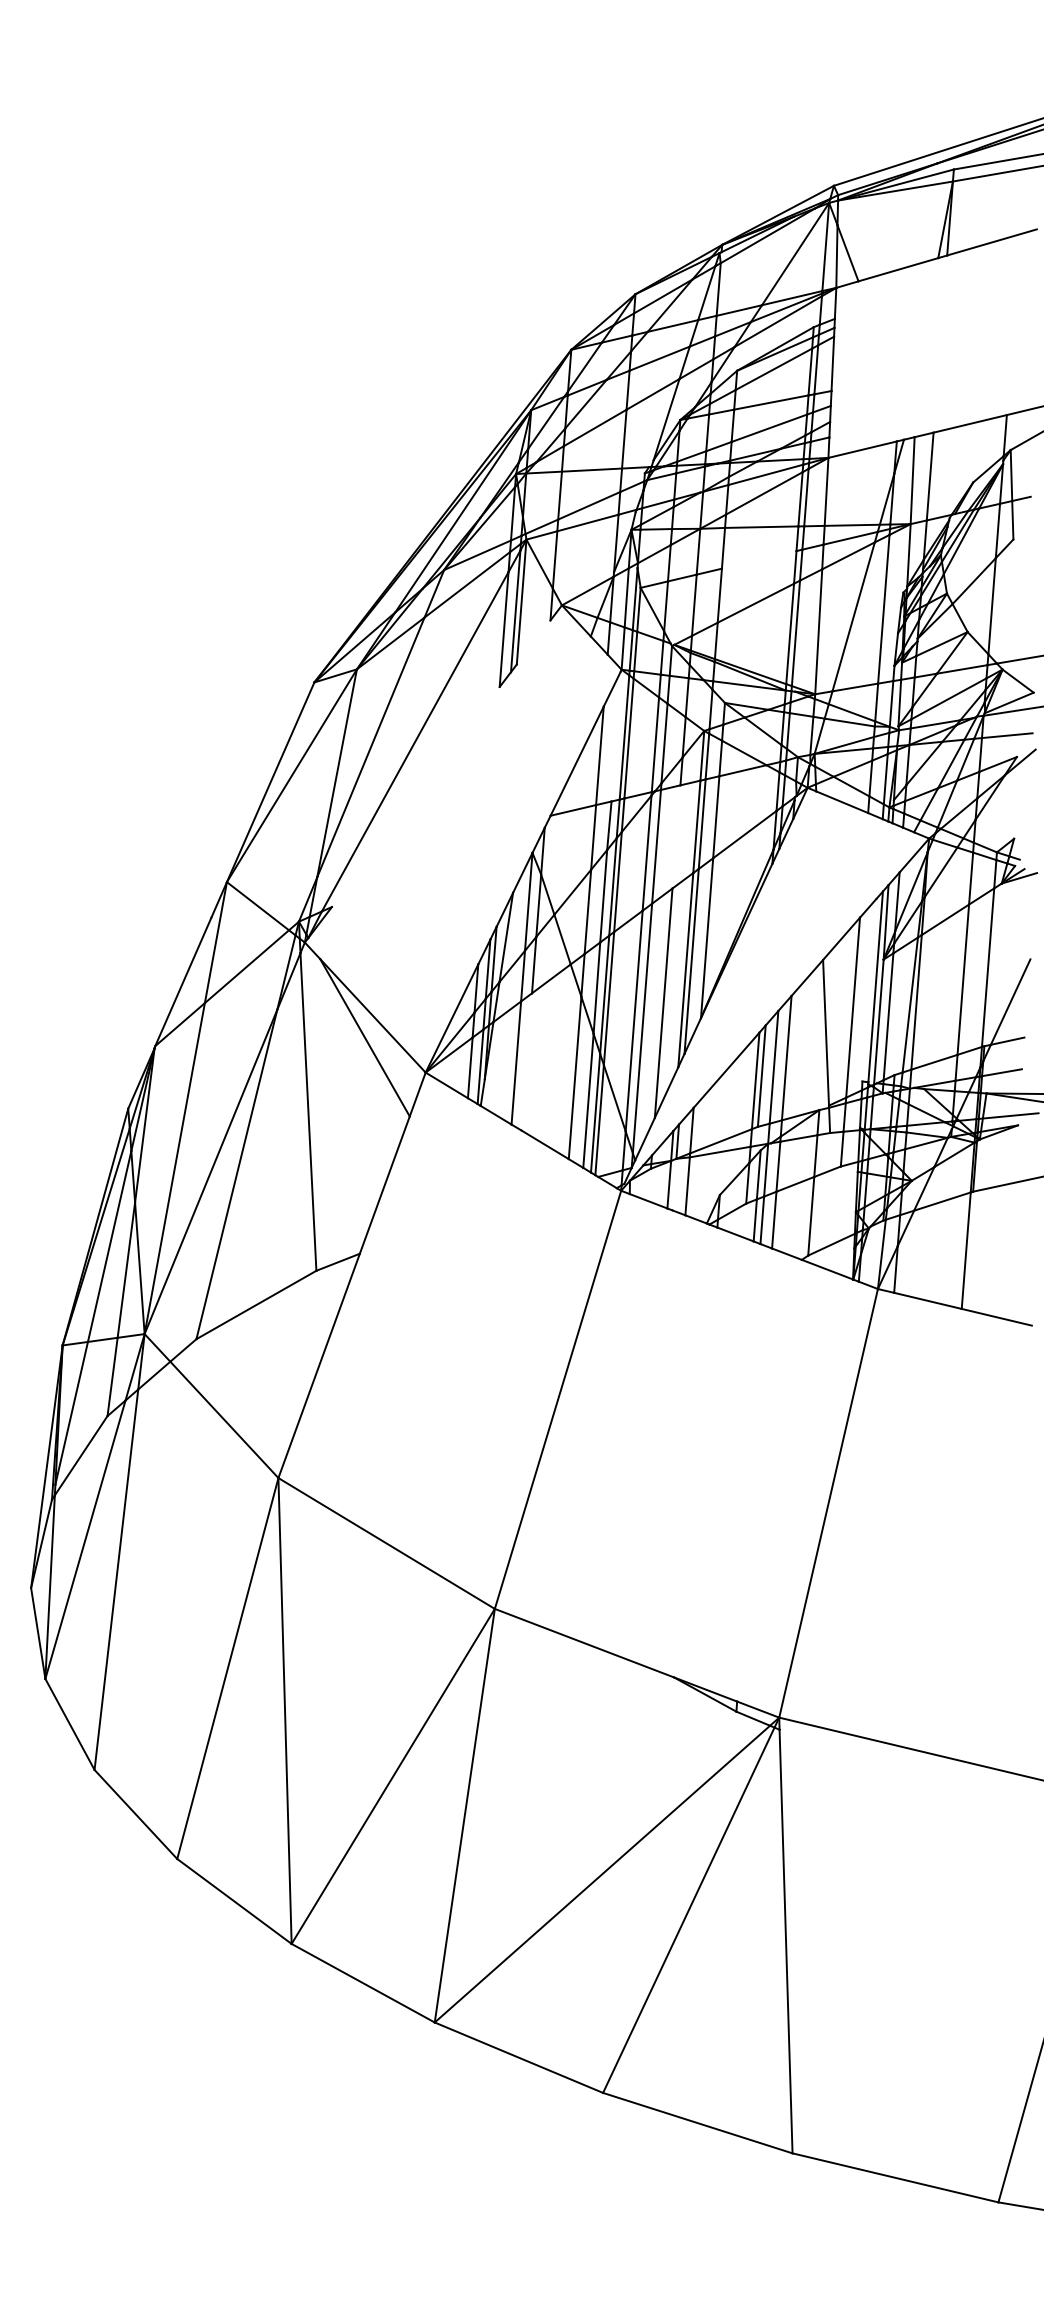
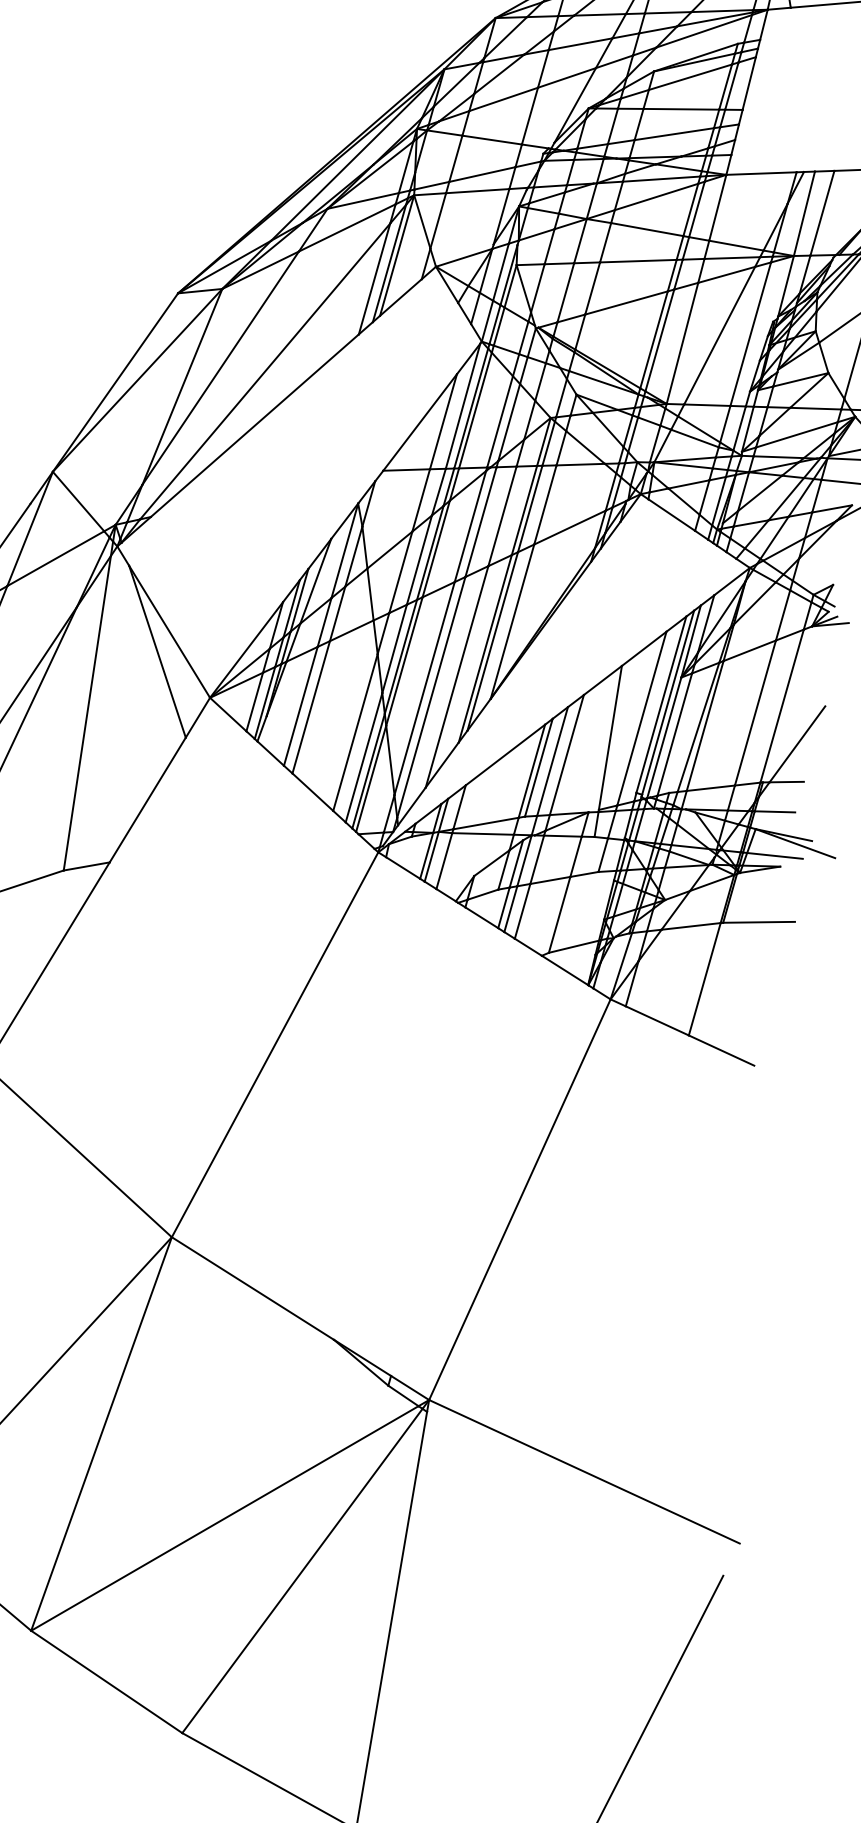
line: (758, 559) -> (637, 260), added
line: (533, 642) -> (400, 297), added
line: (615, 736) -> (462, 405), added
line: (415, 796) -> (254, 425), added
line: (676, 836) -> (502, 515), added
line: (869, 989) -> (661, 704), added
line: (526, 1061) -> (311, 706), added
line: (674, 1184) -> (431, 856), added

